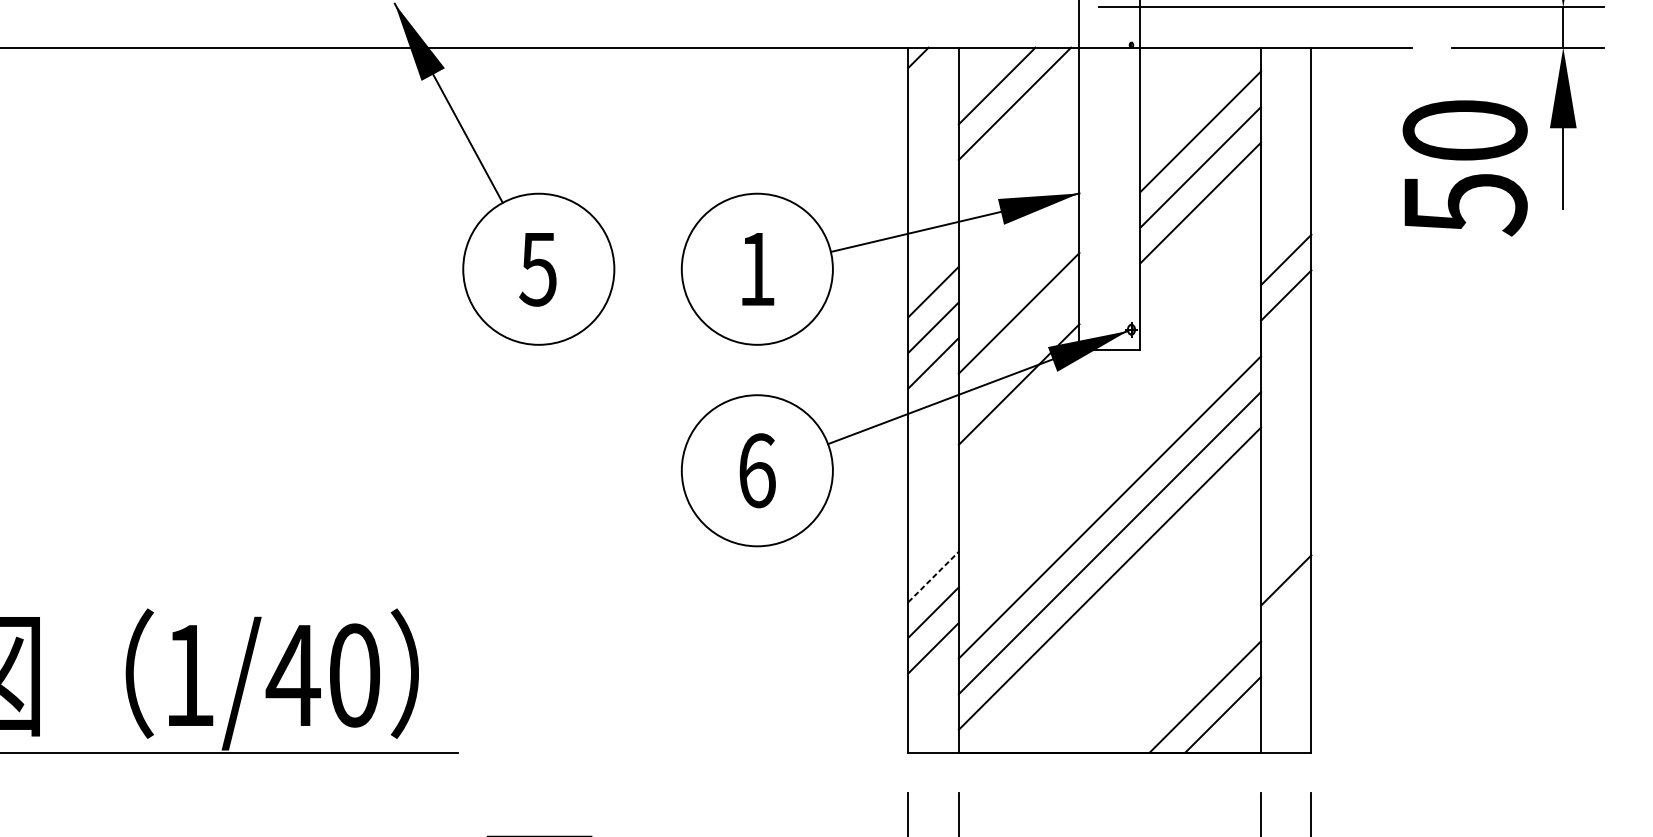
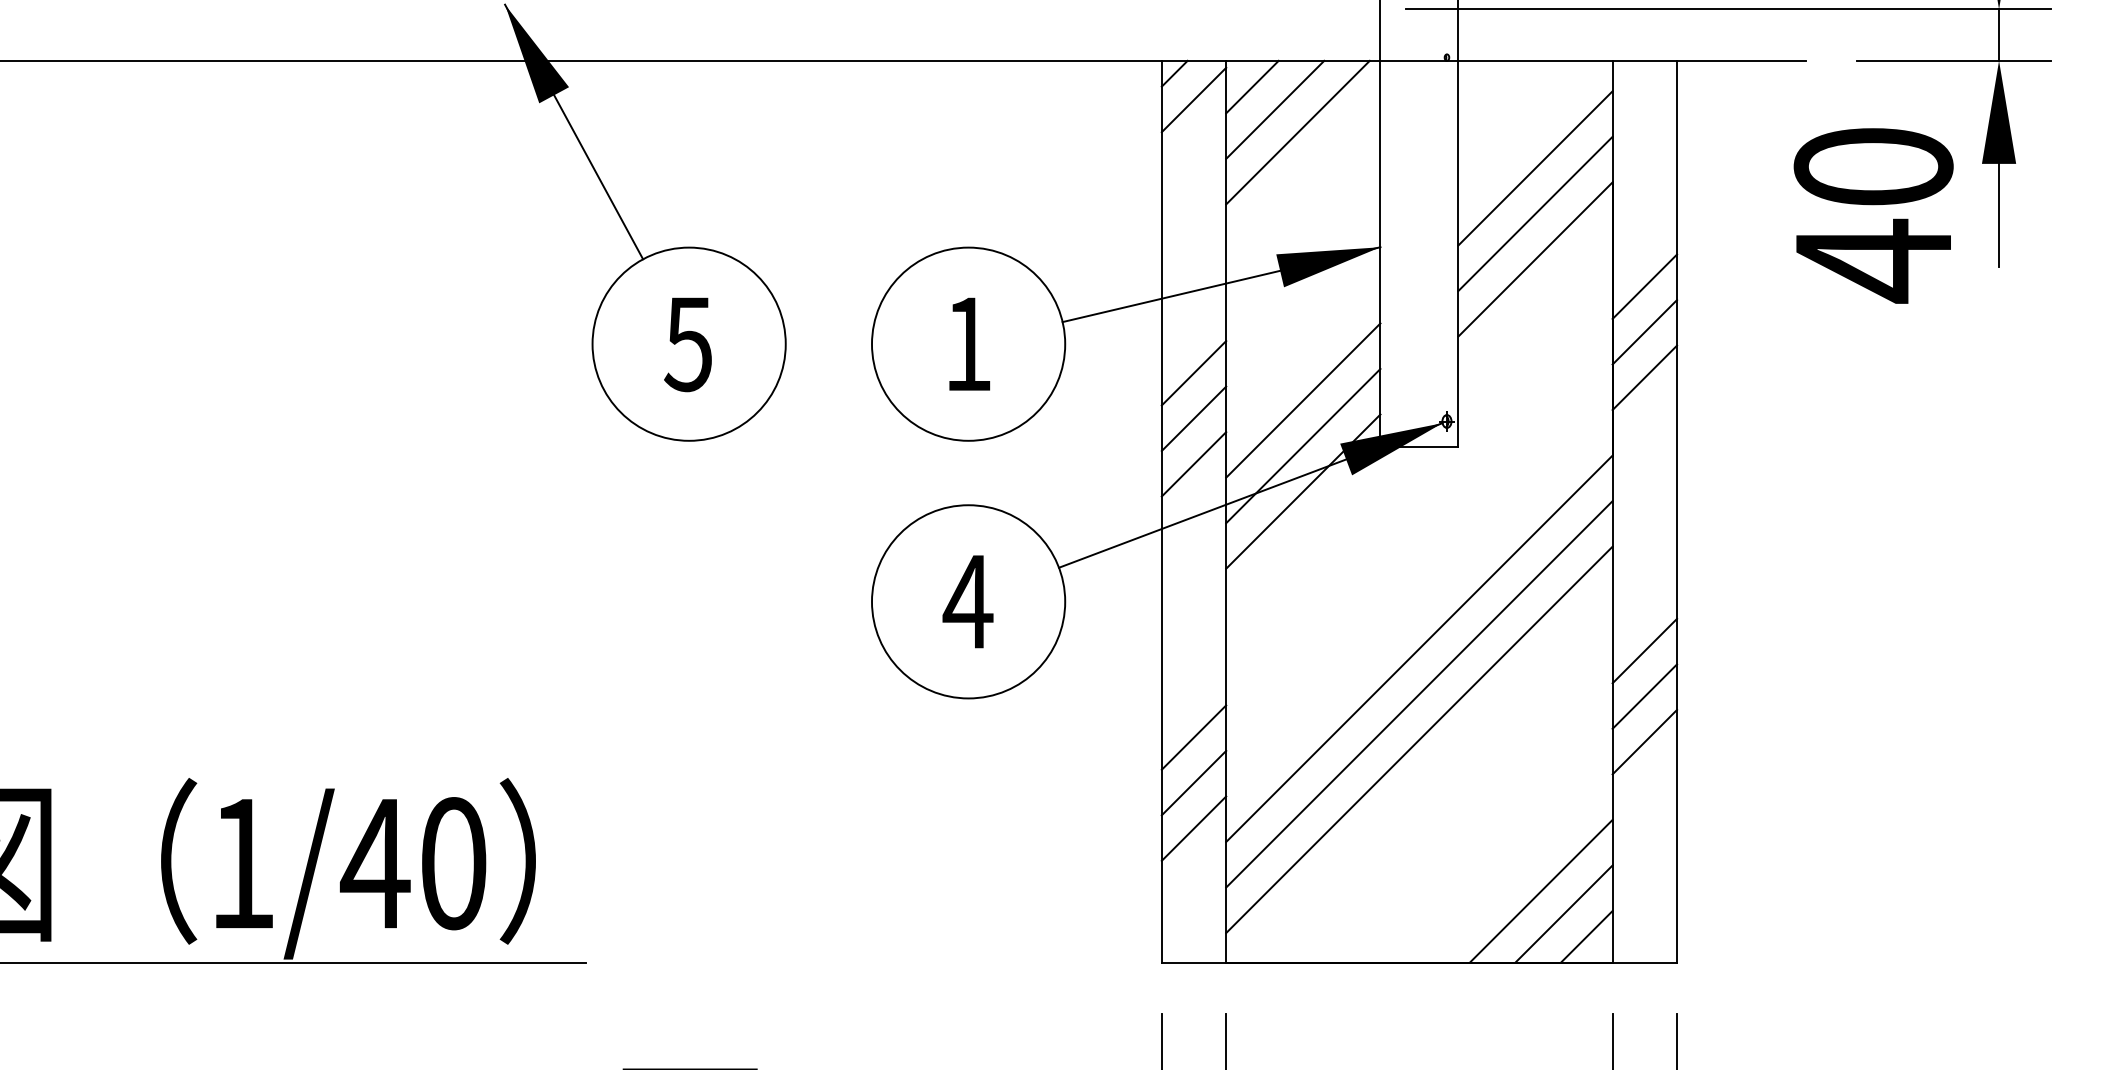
line: (979, 67) -> (1252, 86), added
line: (933, 77) -> (1193, 99), added
text: (1465, 203) -> (1874, 260), 50 -> 40
line: (1285, 224) -> (1644, 286), added
line: (1019, 348) -> (1303, 445), added
text: (756, 470) -> (967, 601), 6 -> 4
line: (1285, 508) -> (1644, 650), added
line: (1285, 544) -> (1644, 696), added
line: (934, 576) -> (1194, 737), dashed -> solid
line: (1240, 732) -> (1586, 936), added

